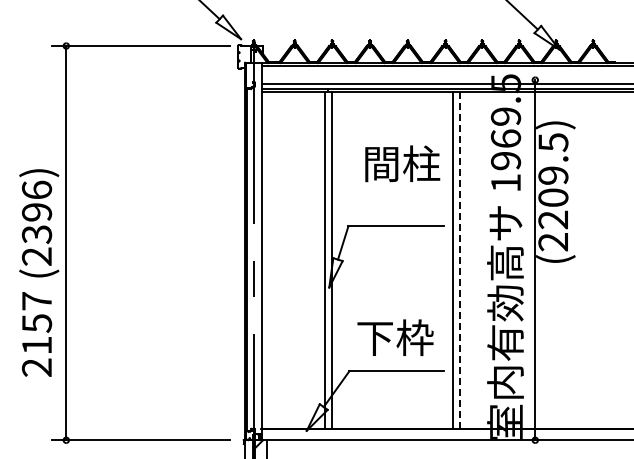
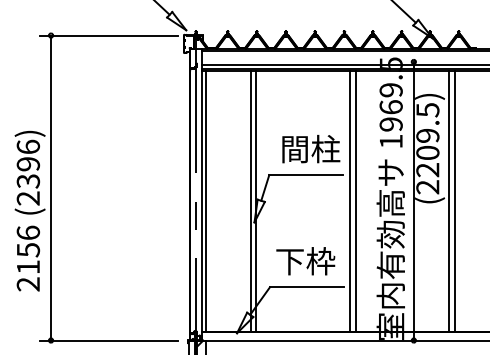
text: (402, 163) -> (311, 148), moved
line: (267, 260) -> (206, 201), added
line: (459, 260) -> (355, 201), dashed -> solid
line: (581, 260) -> (449, 201), added
line: (588, 260) -> (455, 201), added
text: (37, 300) -> (28, 232), 2157 -> 2156

